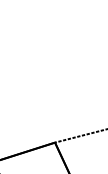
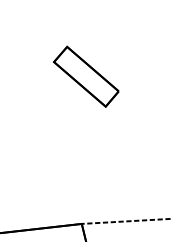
part: (39, 52) -> (85, 76), added

